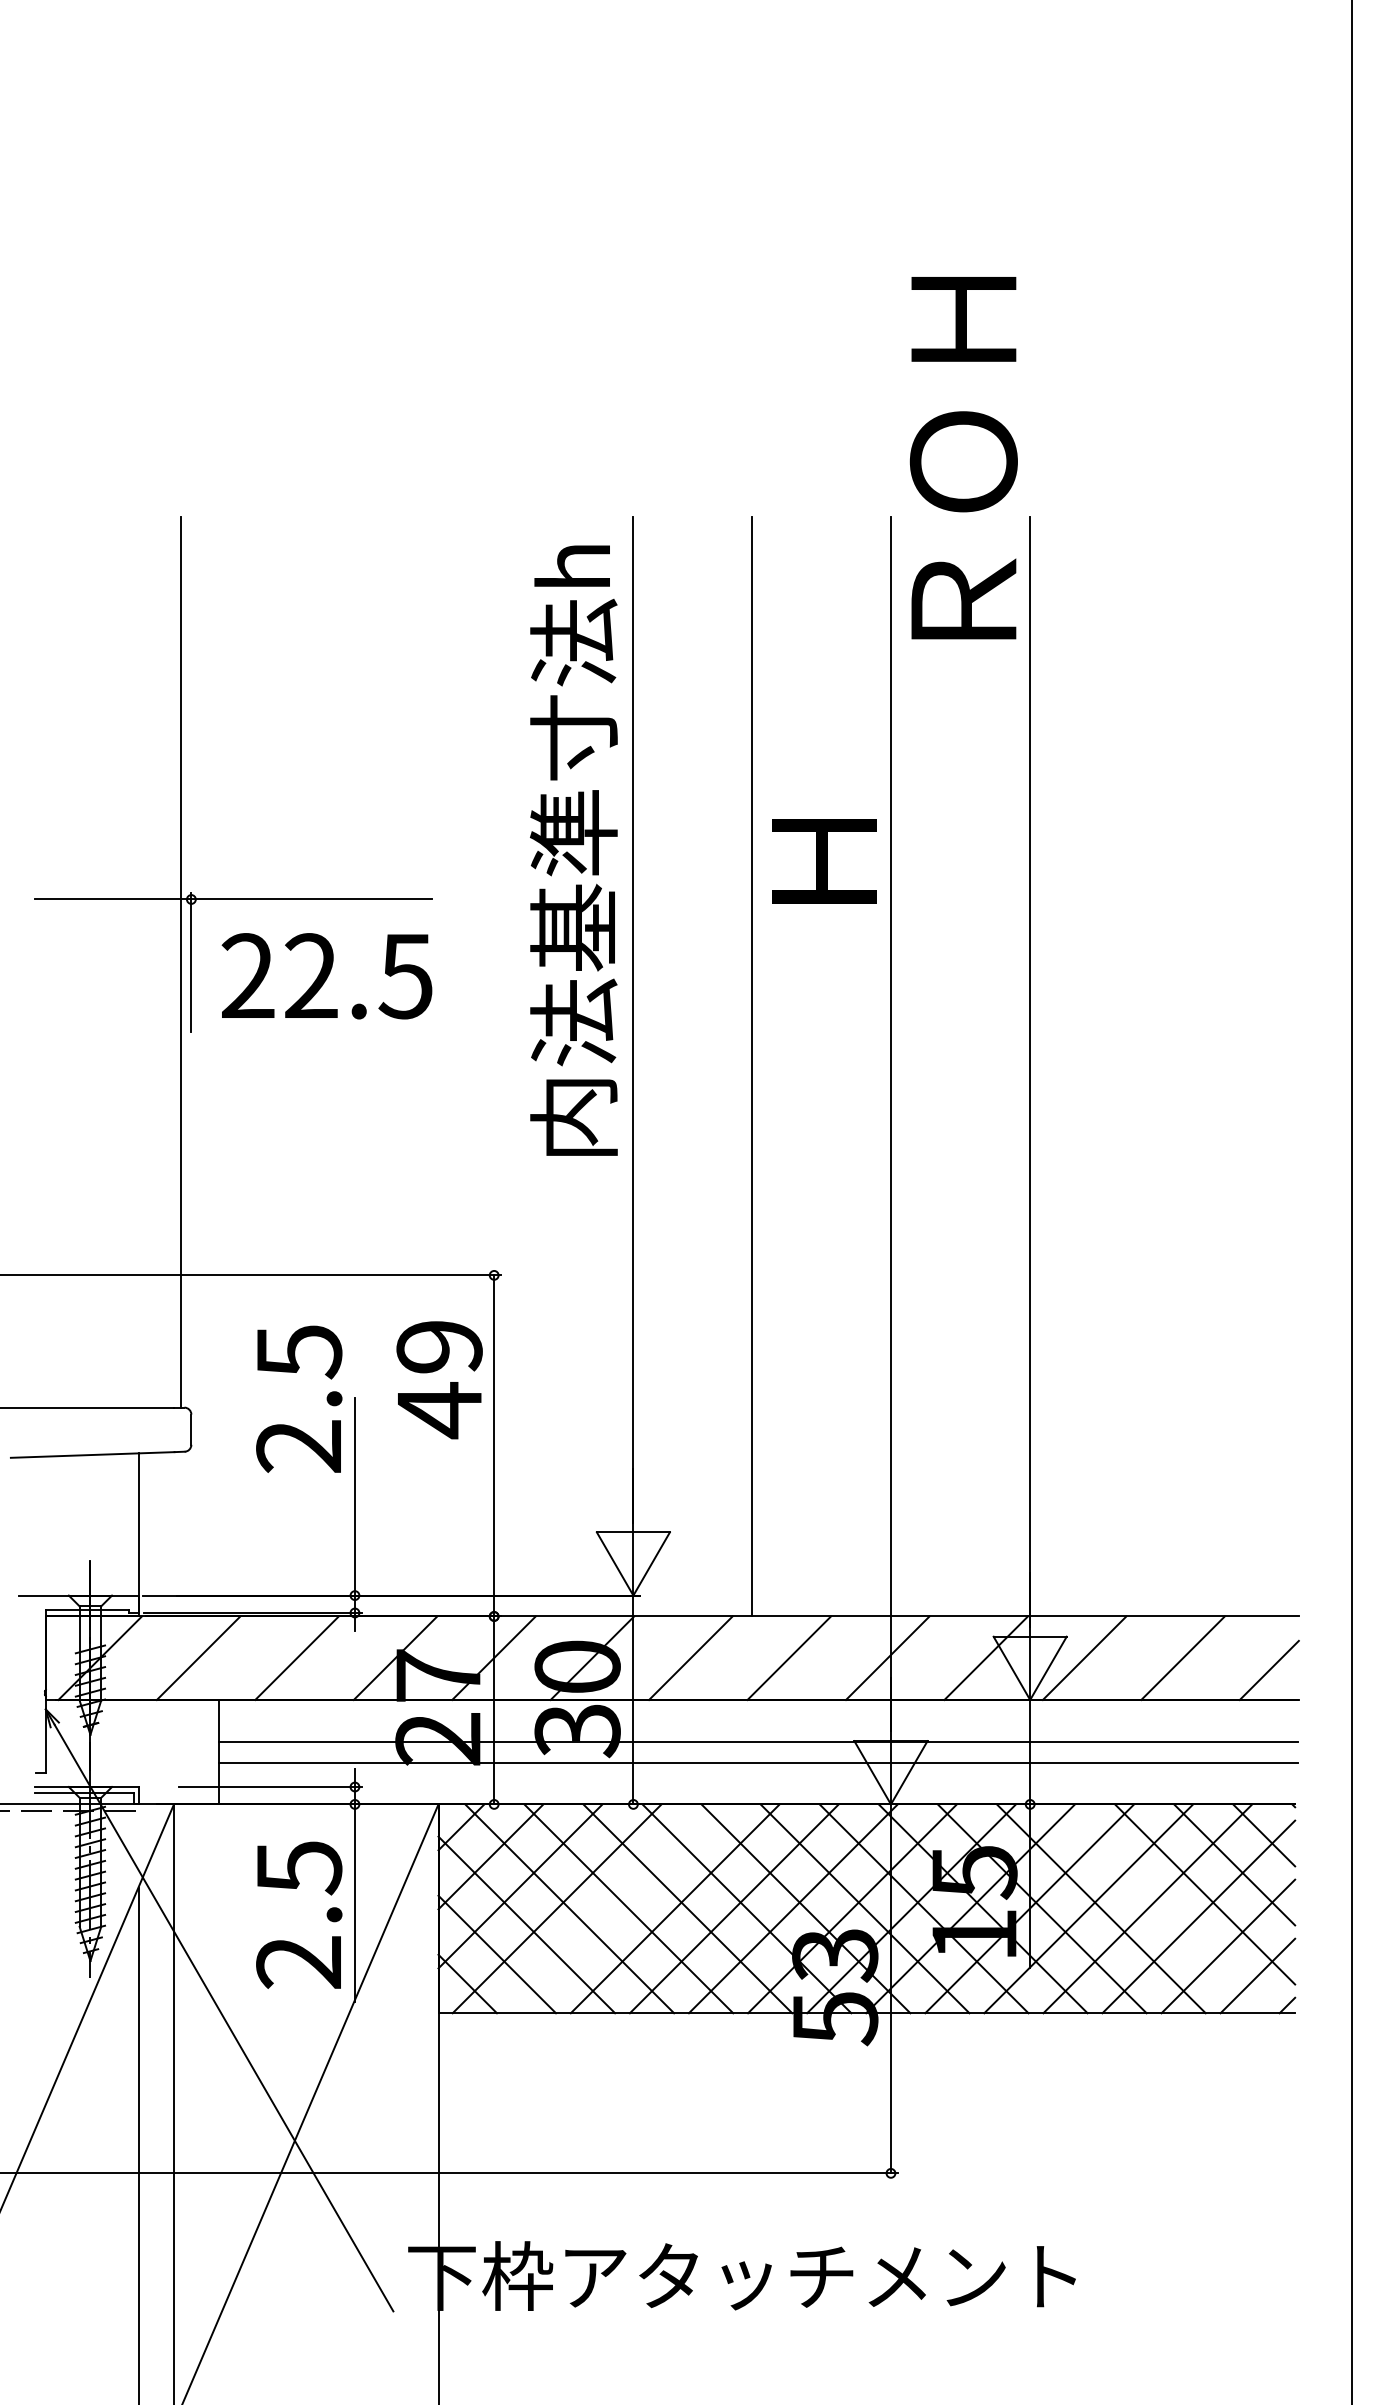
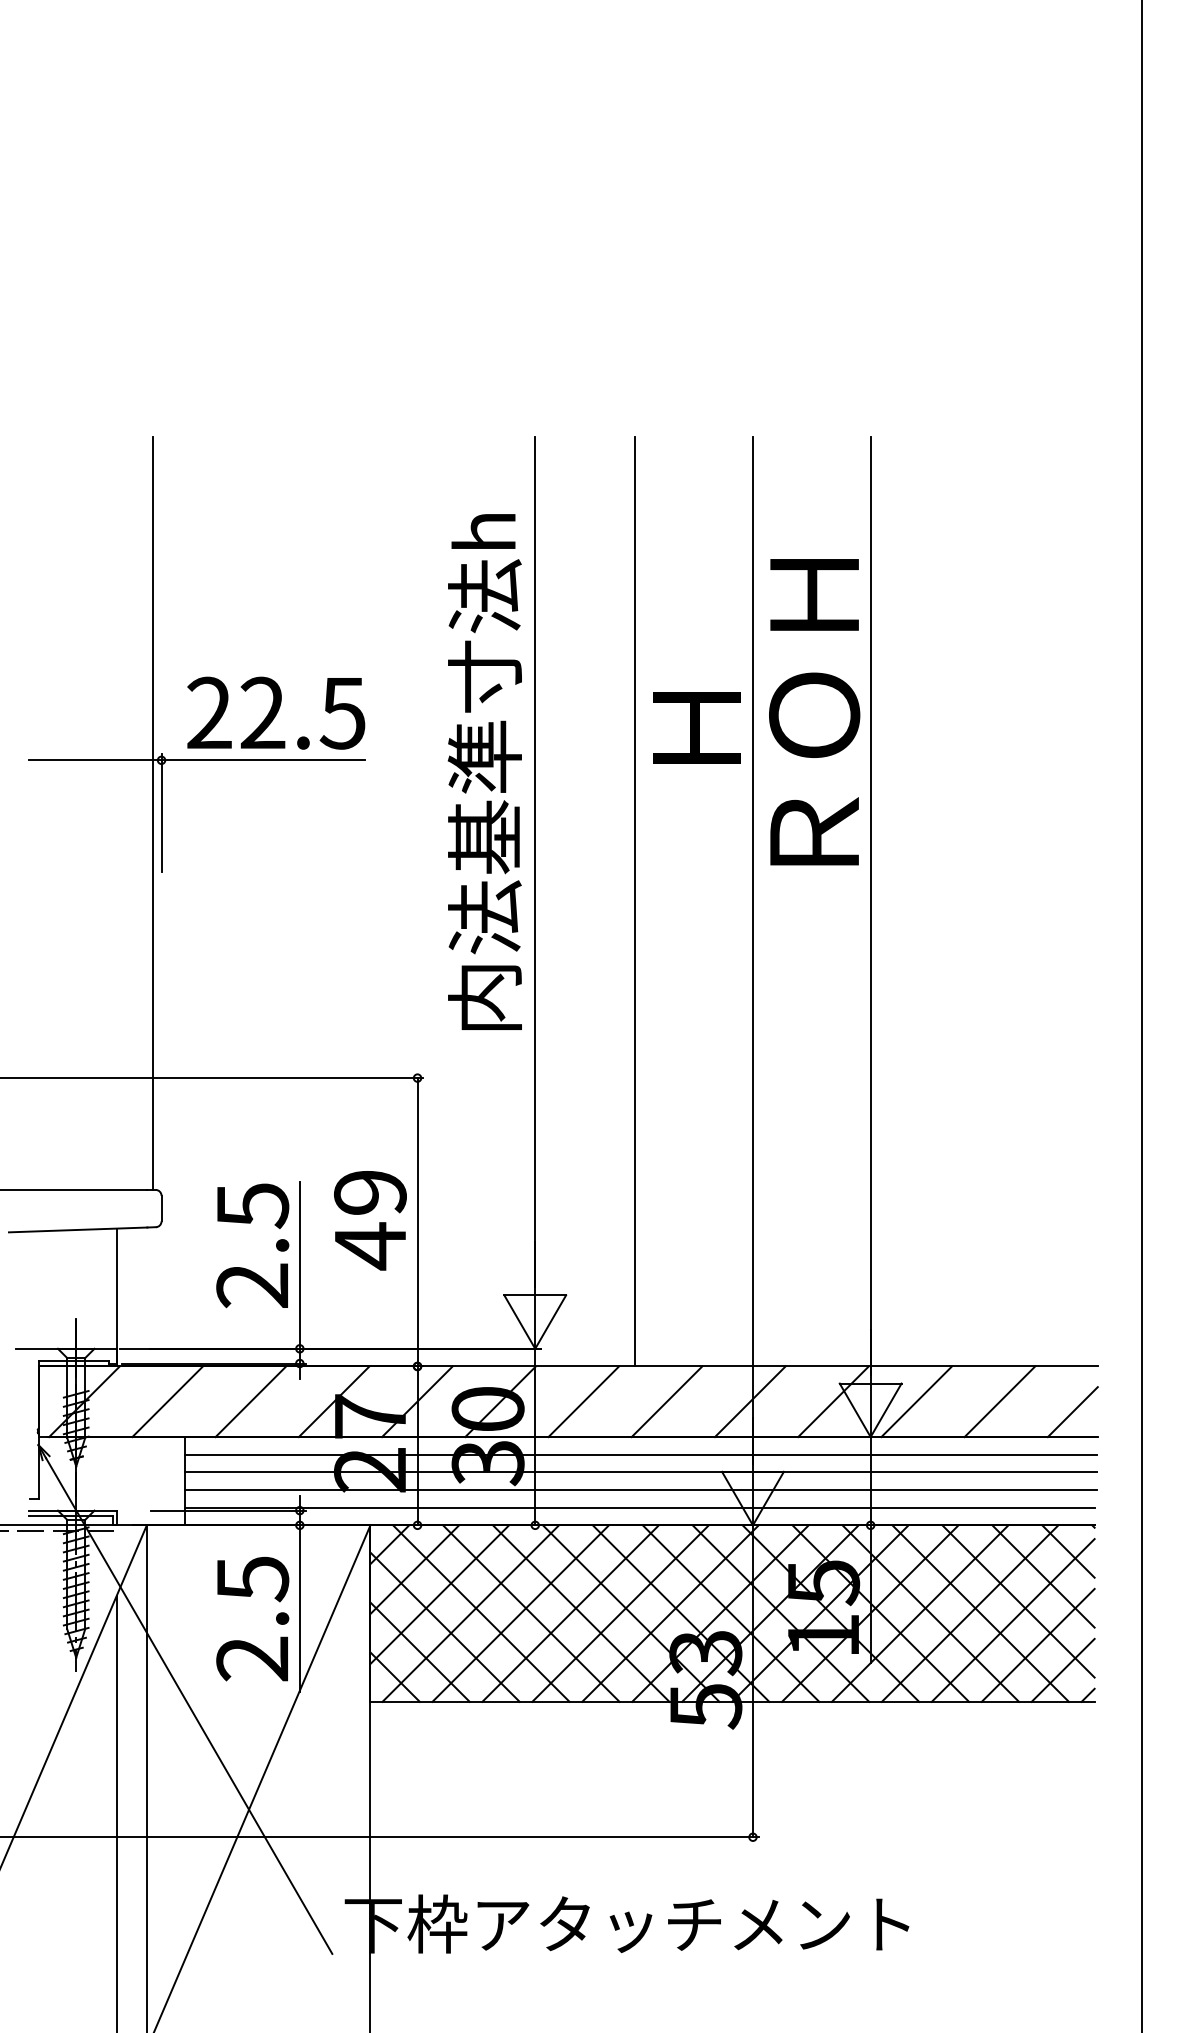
text: (963, 458) -> (814, 712), moved
text: (573, 849) -> (484, 771), moved
text: (327, 975) -> (276, 712), moved
text: (439, 1379) -> (370, 1220), moved
text: (298, 1398) -> (252, 1245), moved
line: (759, 1720) -> (641, 1454), added
line: (756, 1783) -> (639, 1507), added
line: (615, 1908) -> (520, 1613), added
line: (1160, 1908) -> (980, 1613), added

